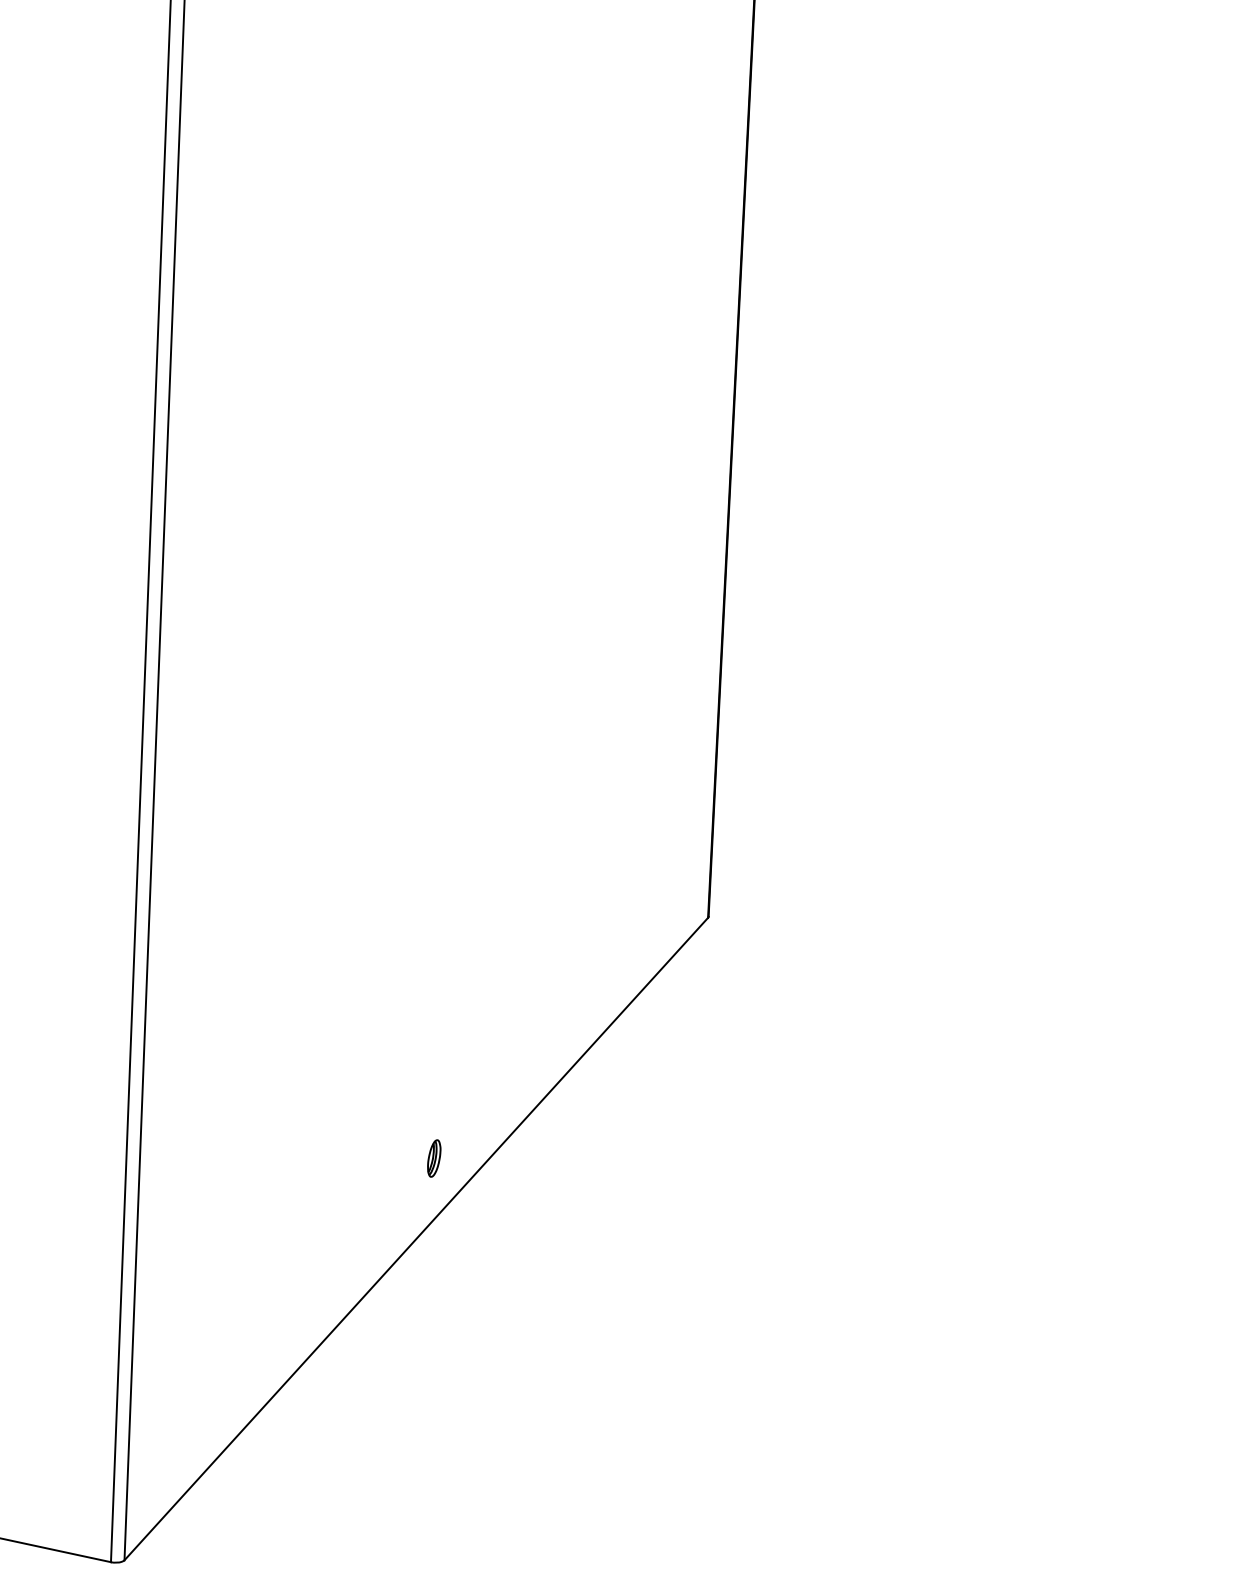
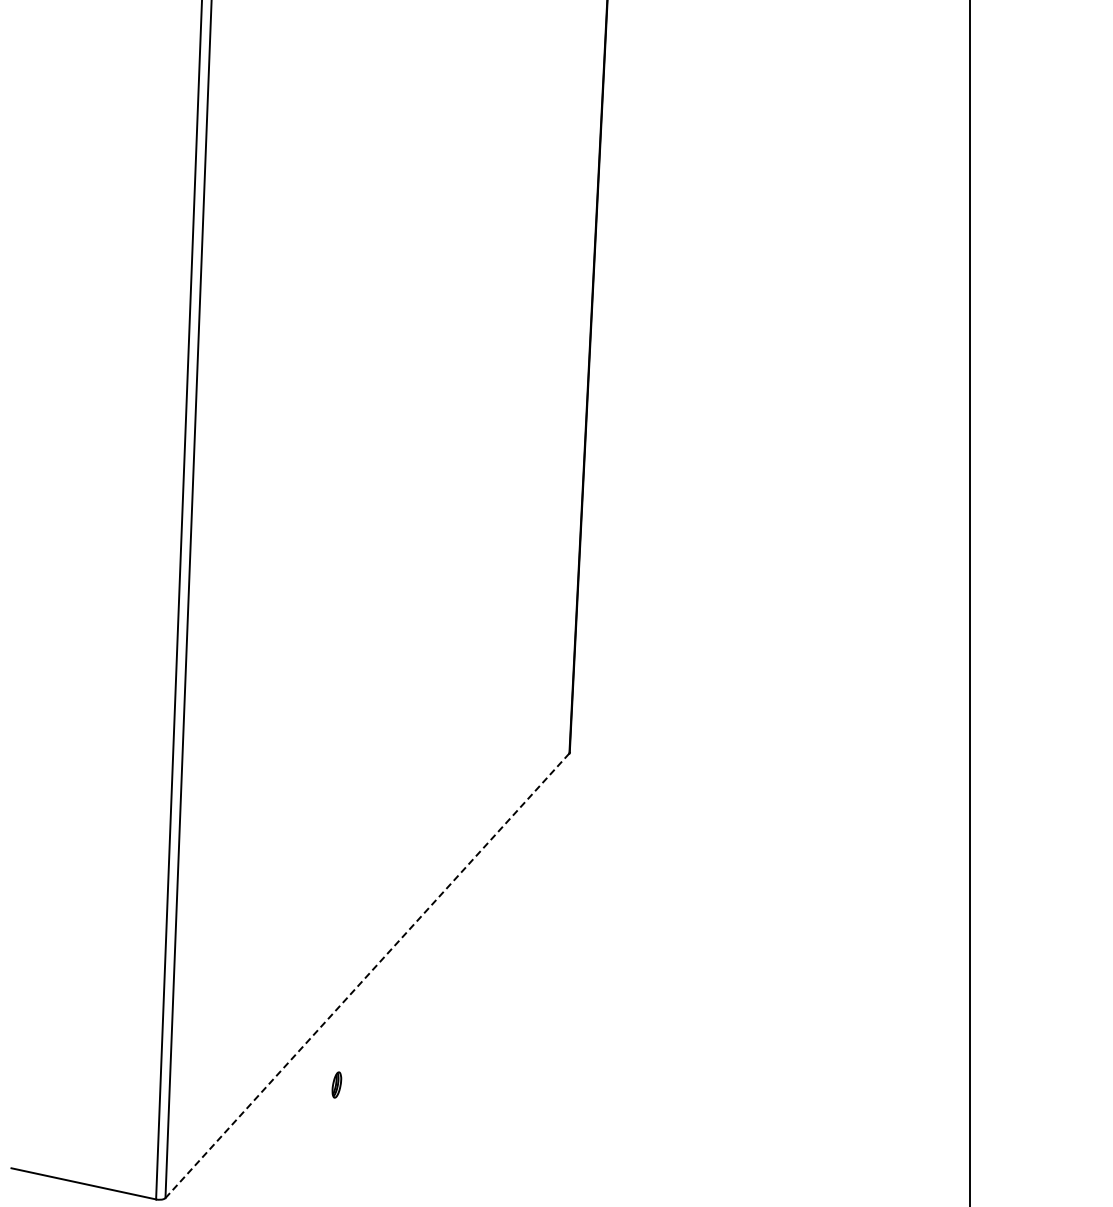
part: (433, 1157) -> (336, 1084), moved
line: (416, 1240) -> (367, 976), solid -> dashed

